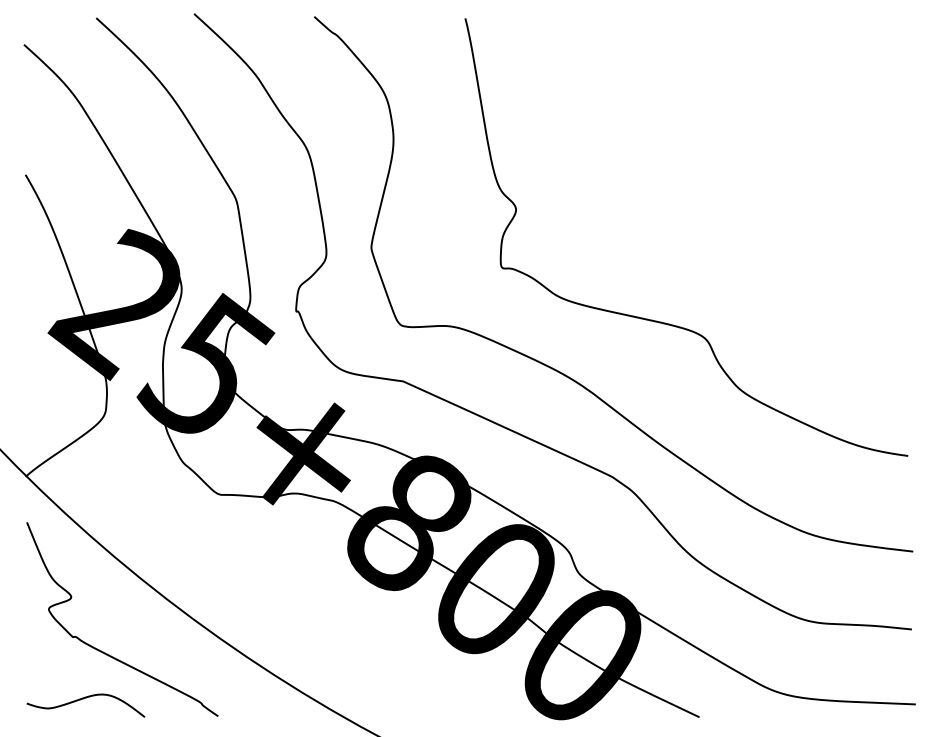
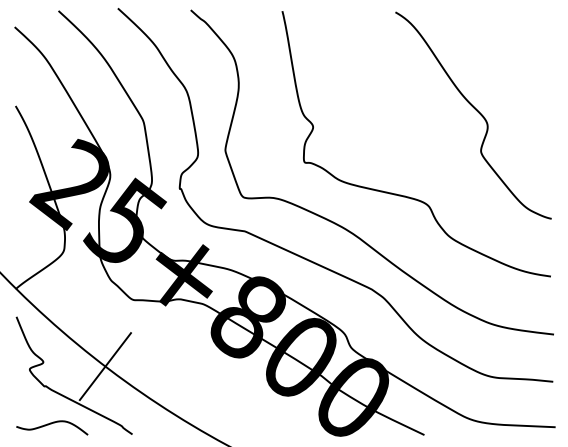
curve: (785, 183) -> (476, 111), added
line: (173, 604) -> (105, 366), added

